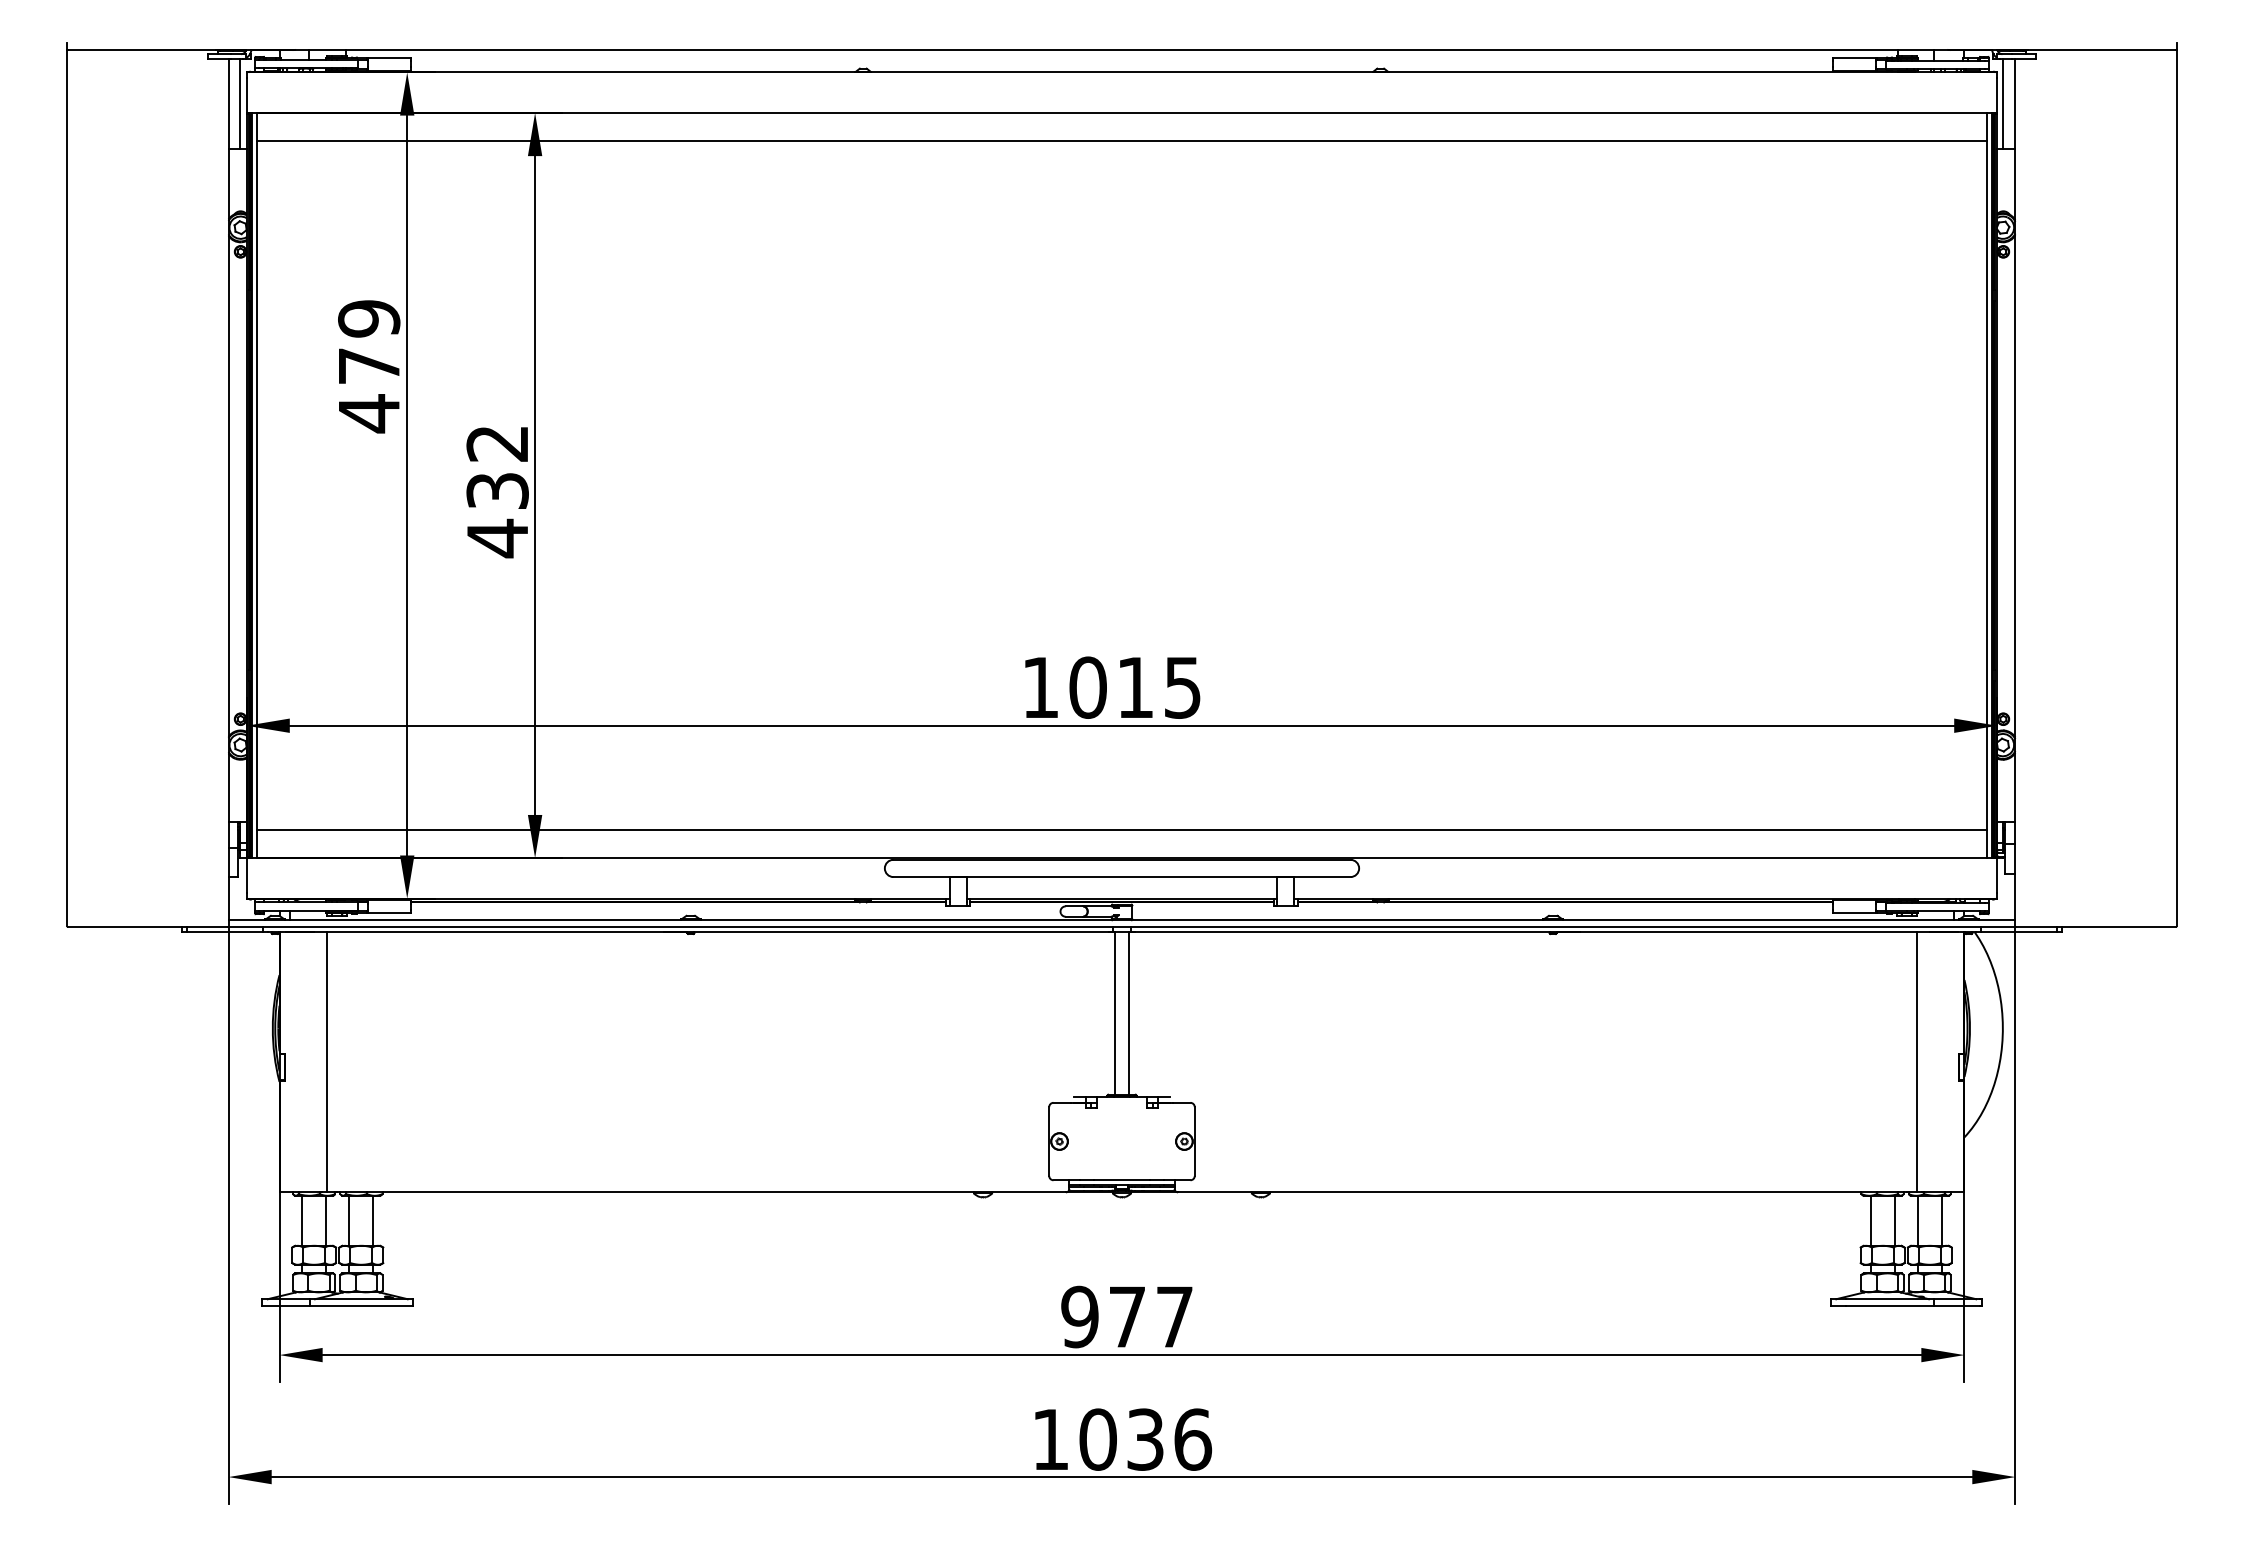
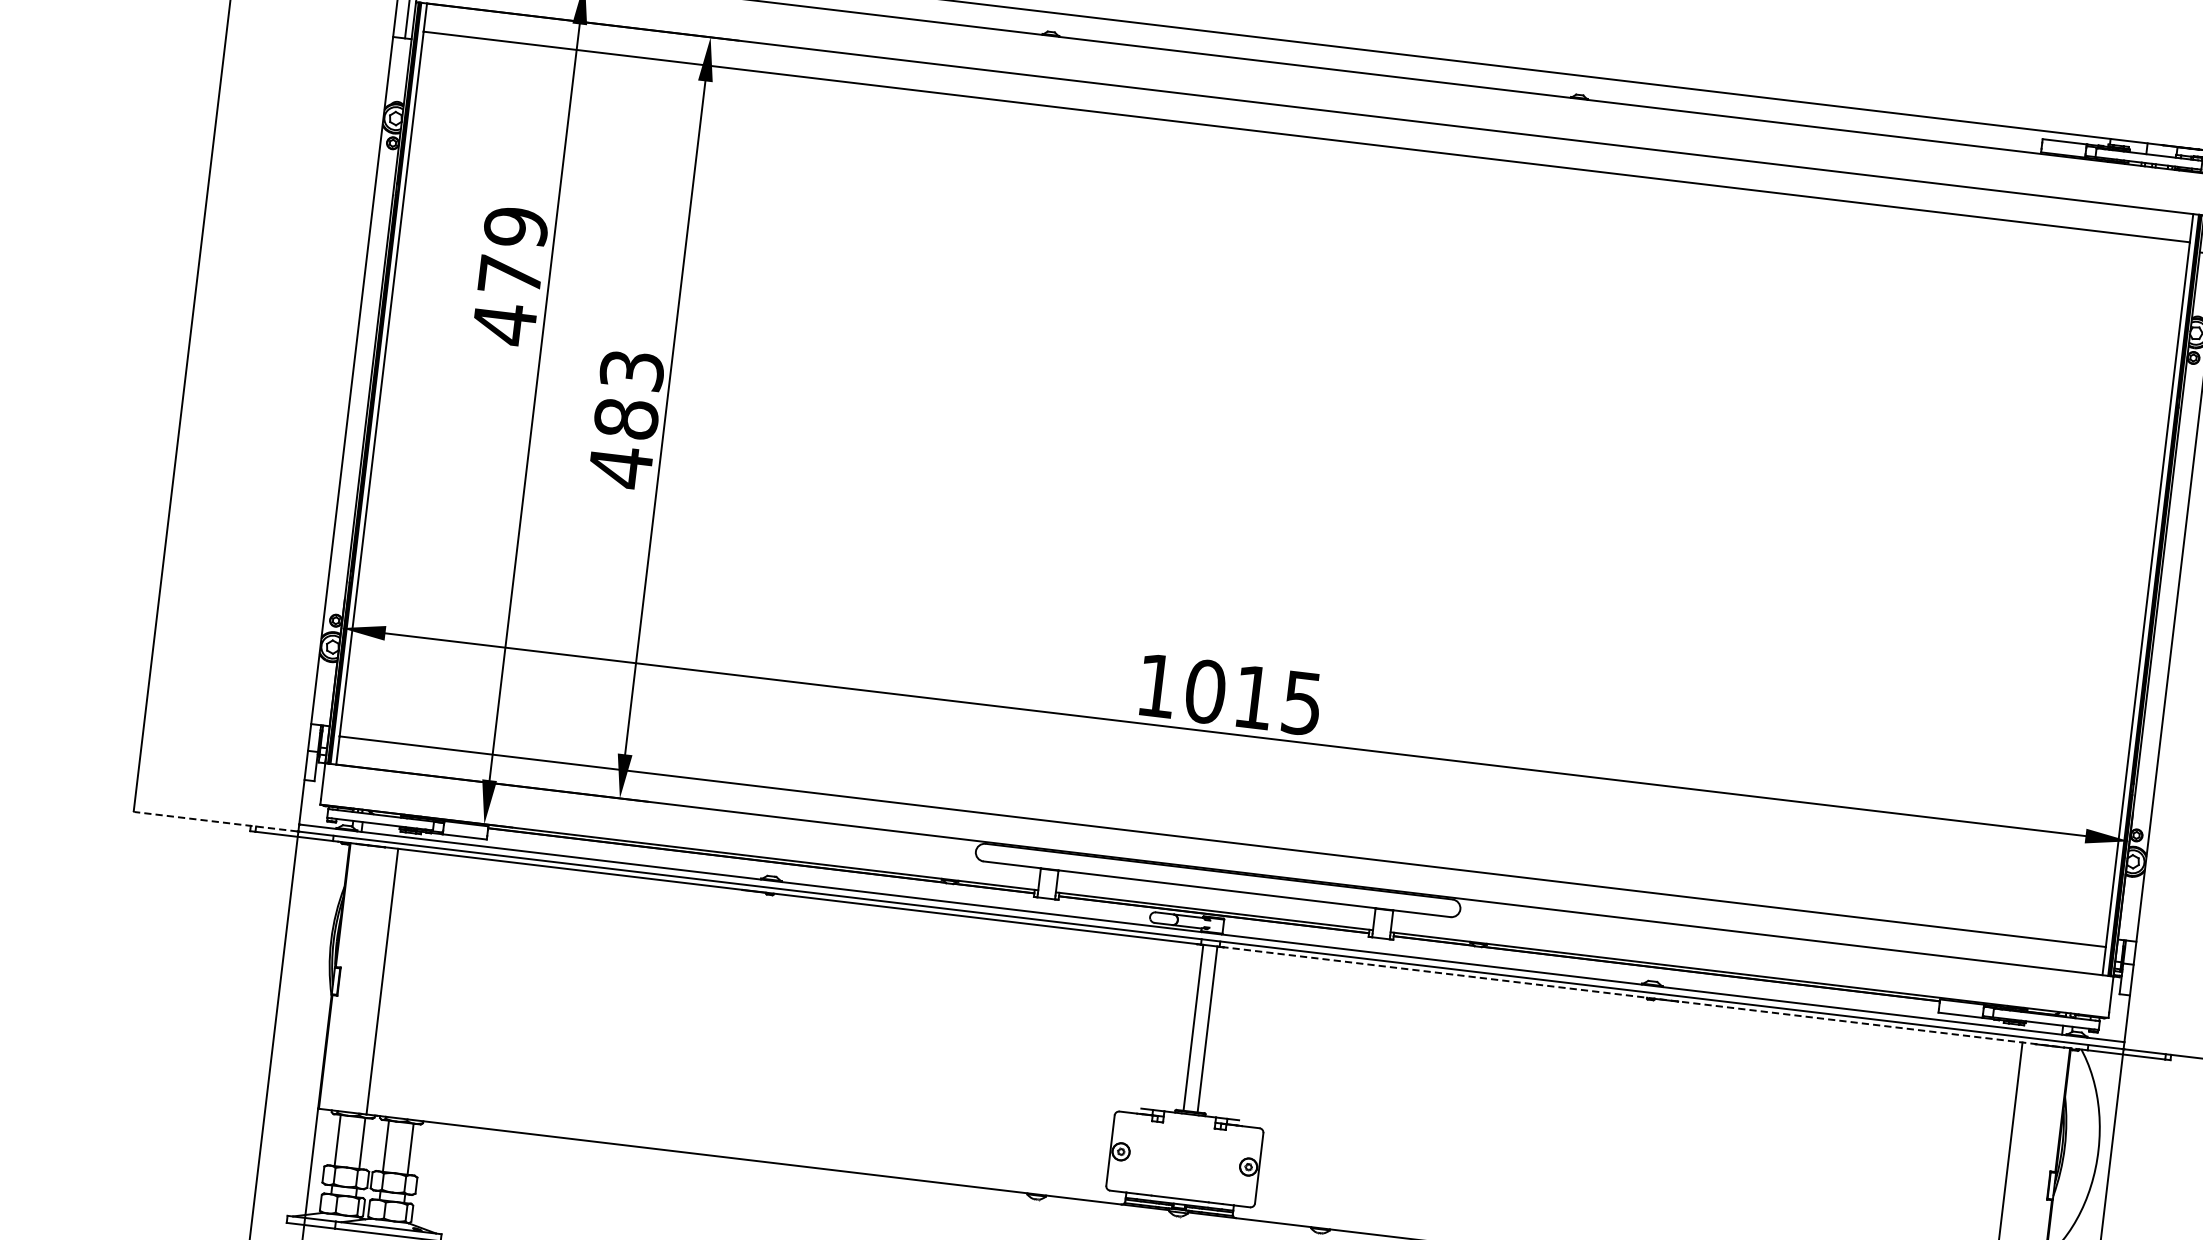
text: (497, 467) -> (629, 394), 432 -> 483
line: (147, 927) -> (215, 822), solid -> dashed
line: (1552, 932) -> (1650, 998), solid -> dashed

